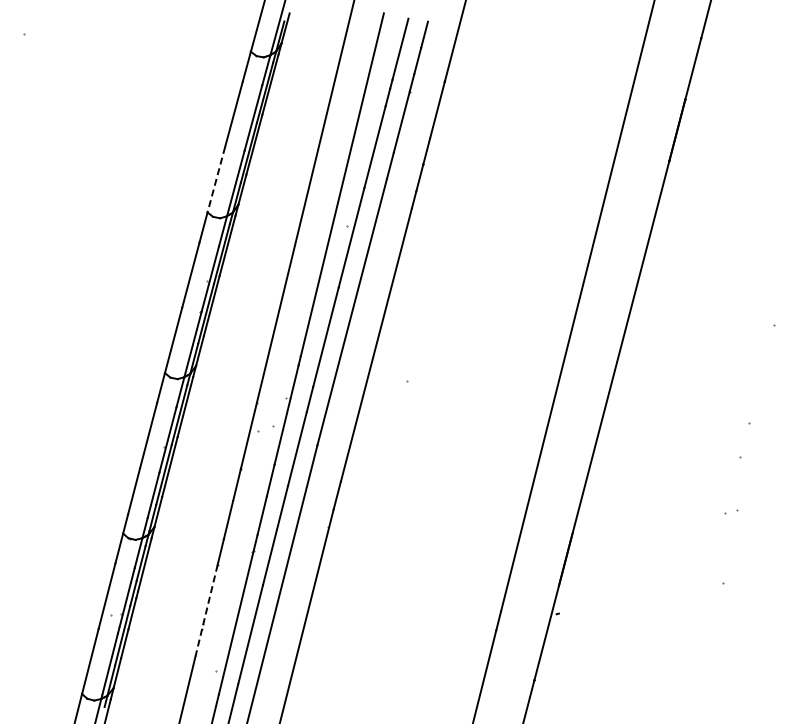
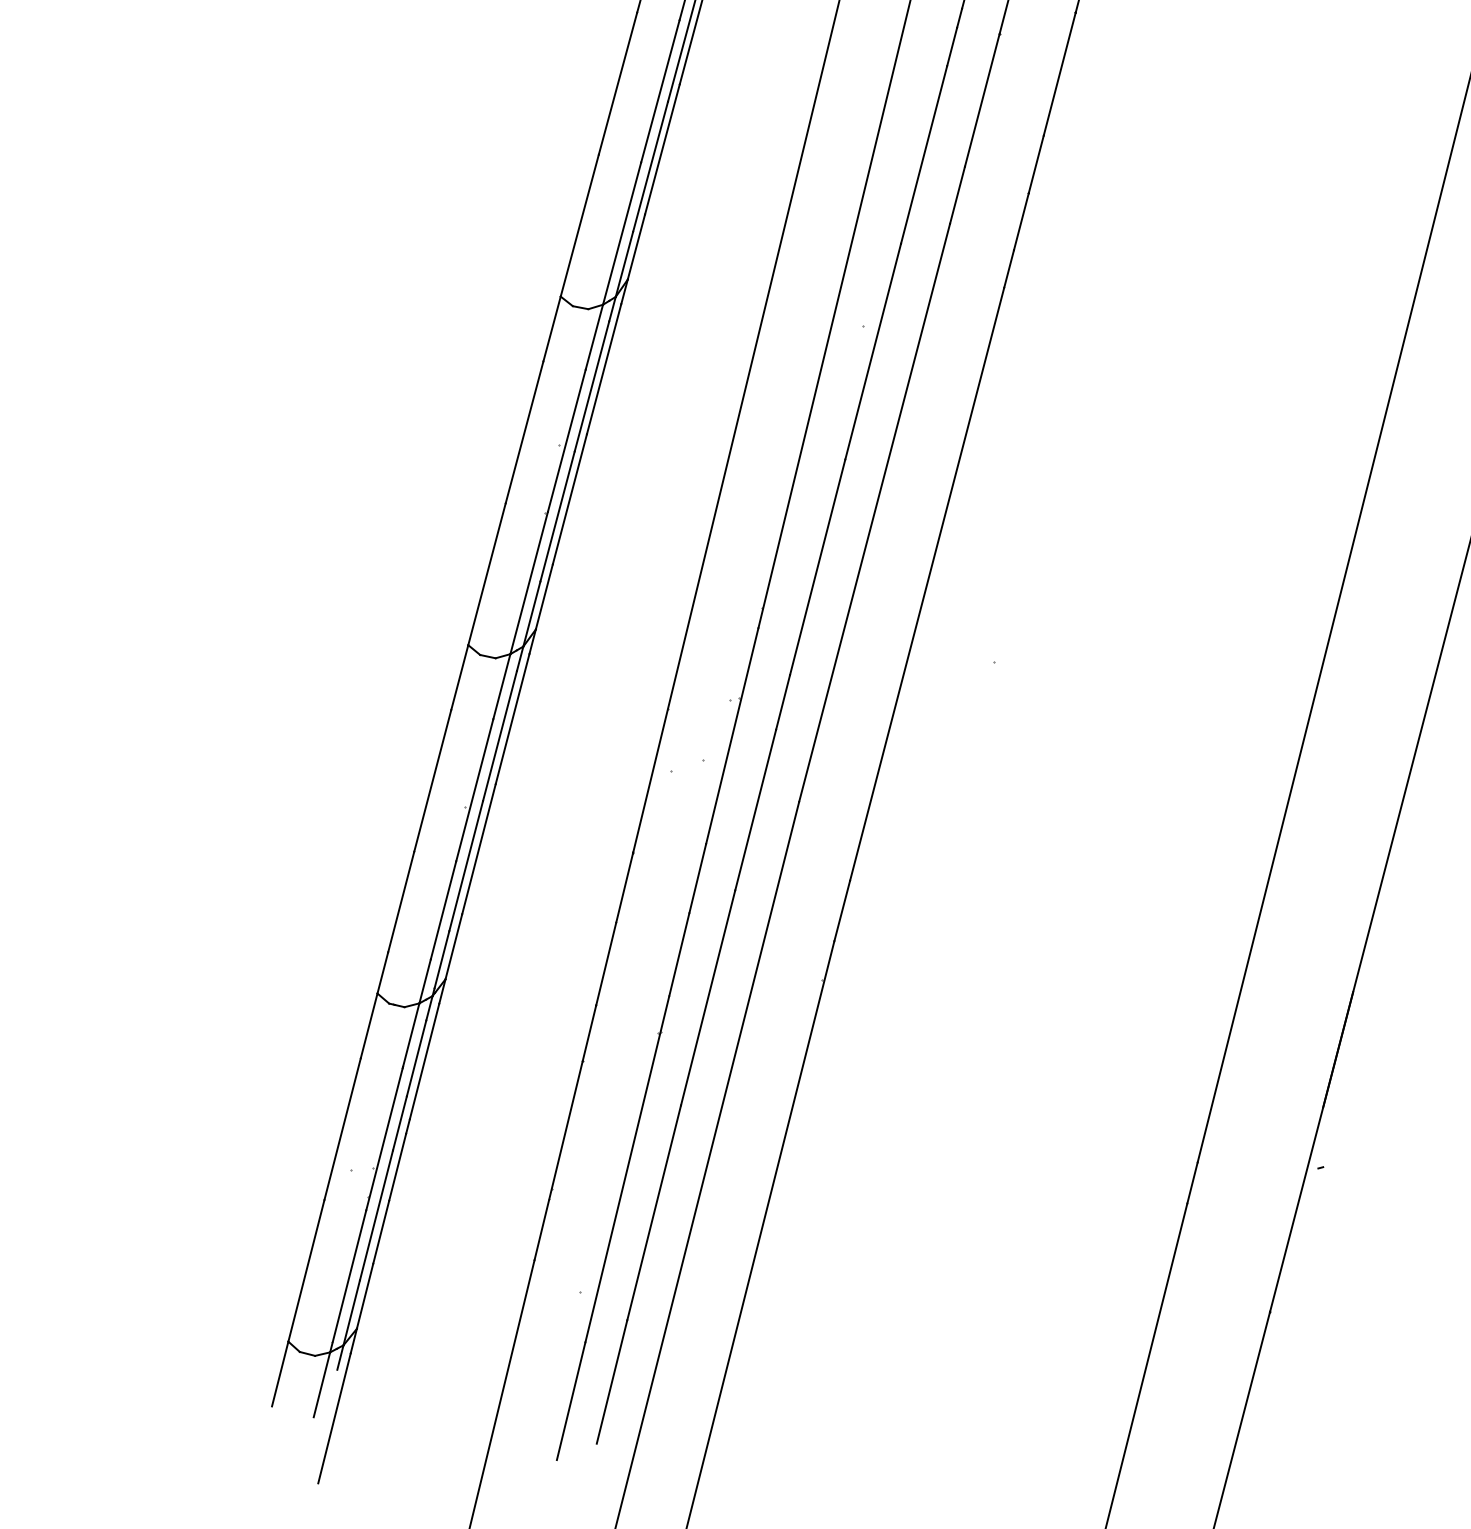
line: (216, 179) -> (580, 225), dashed -> solid
line: (206, 611) -> (558, 1162), dashed -> solid

